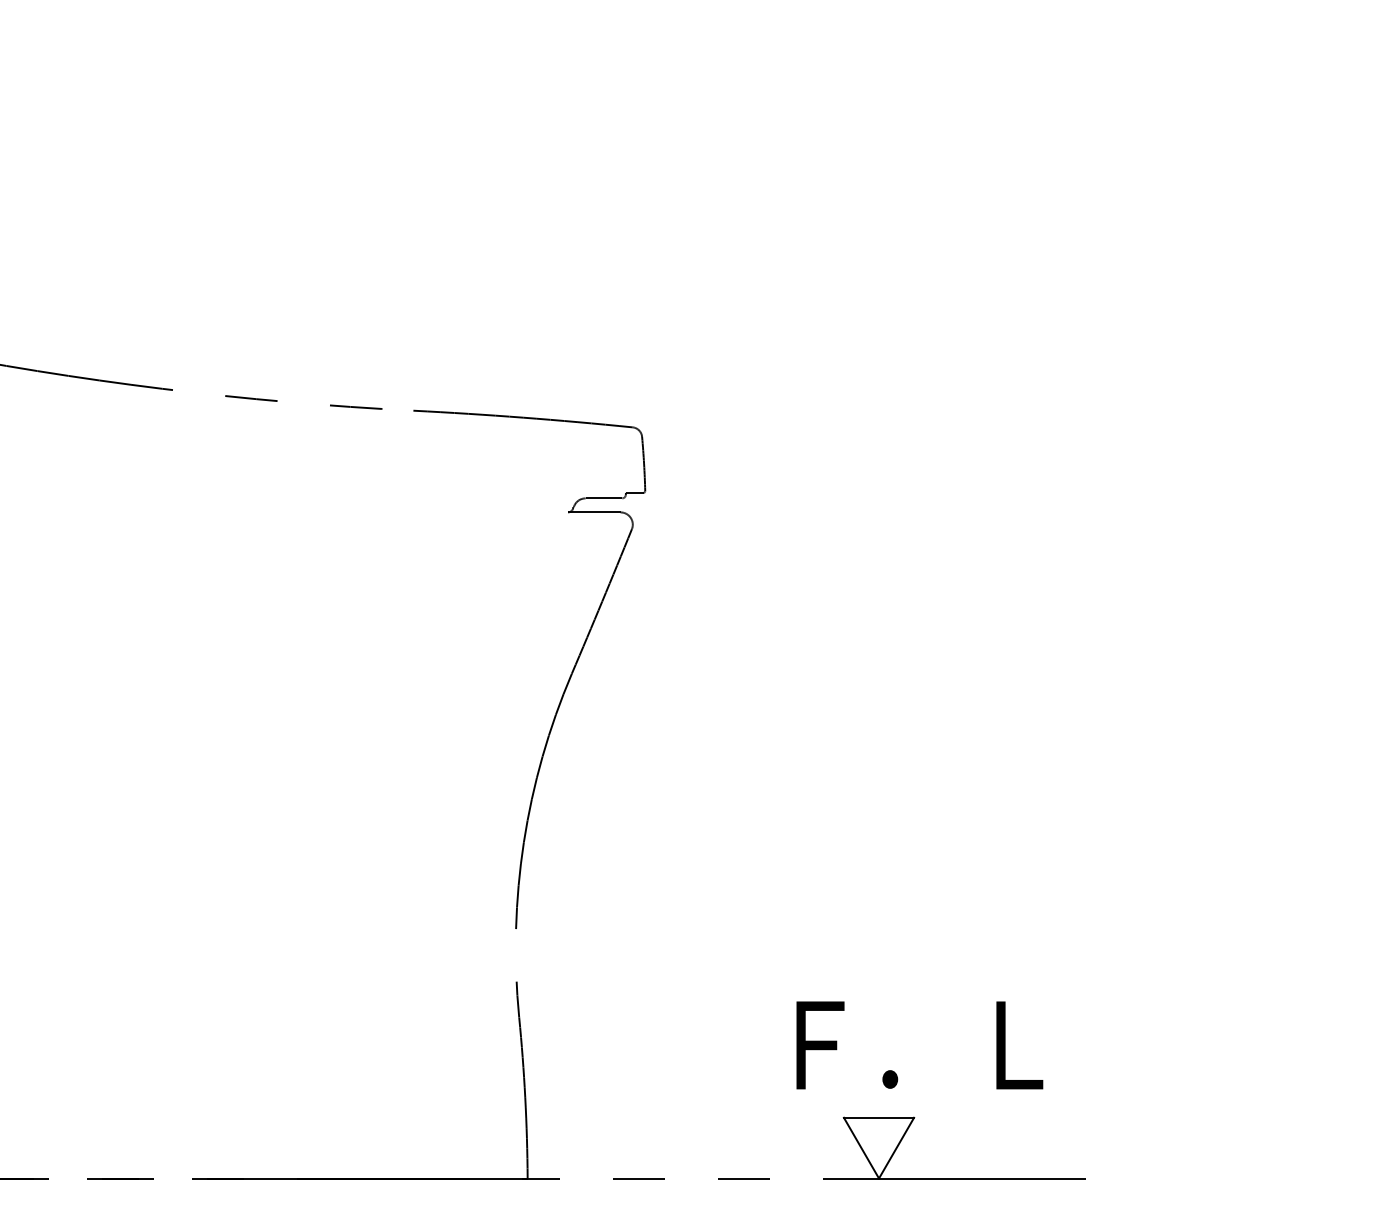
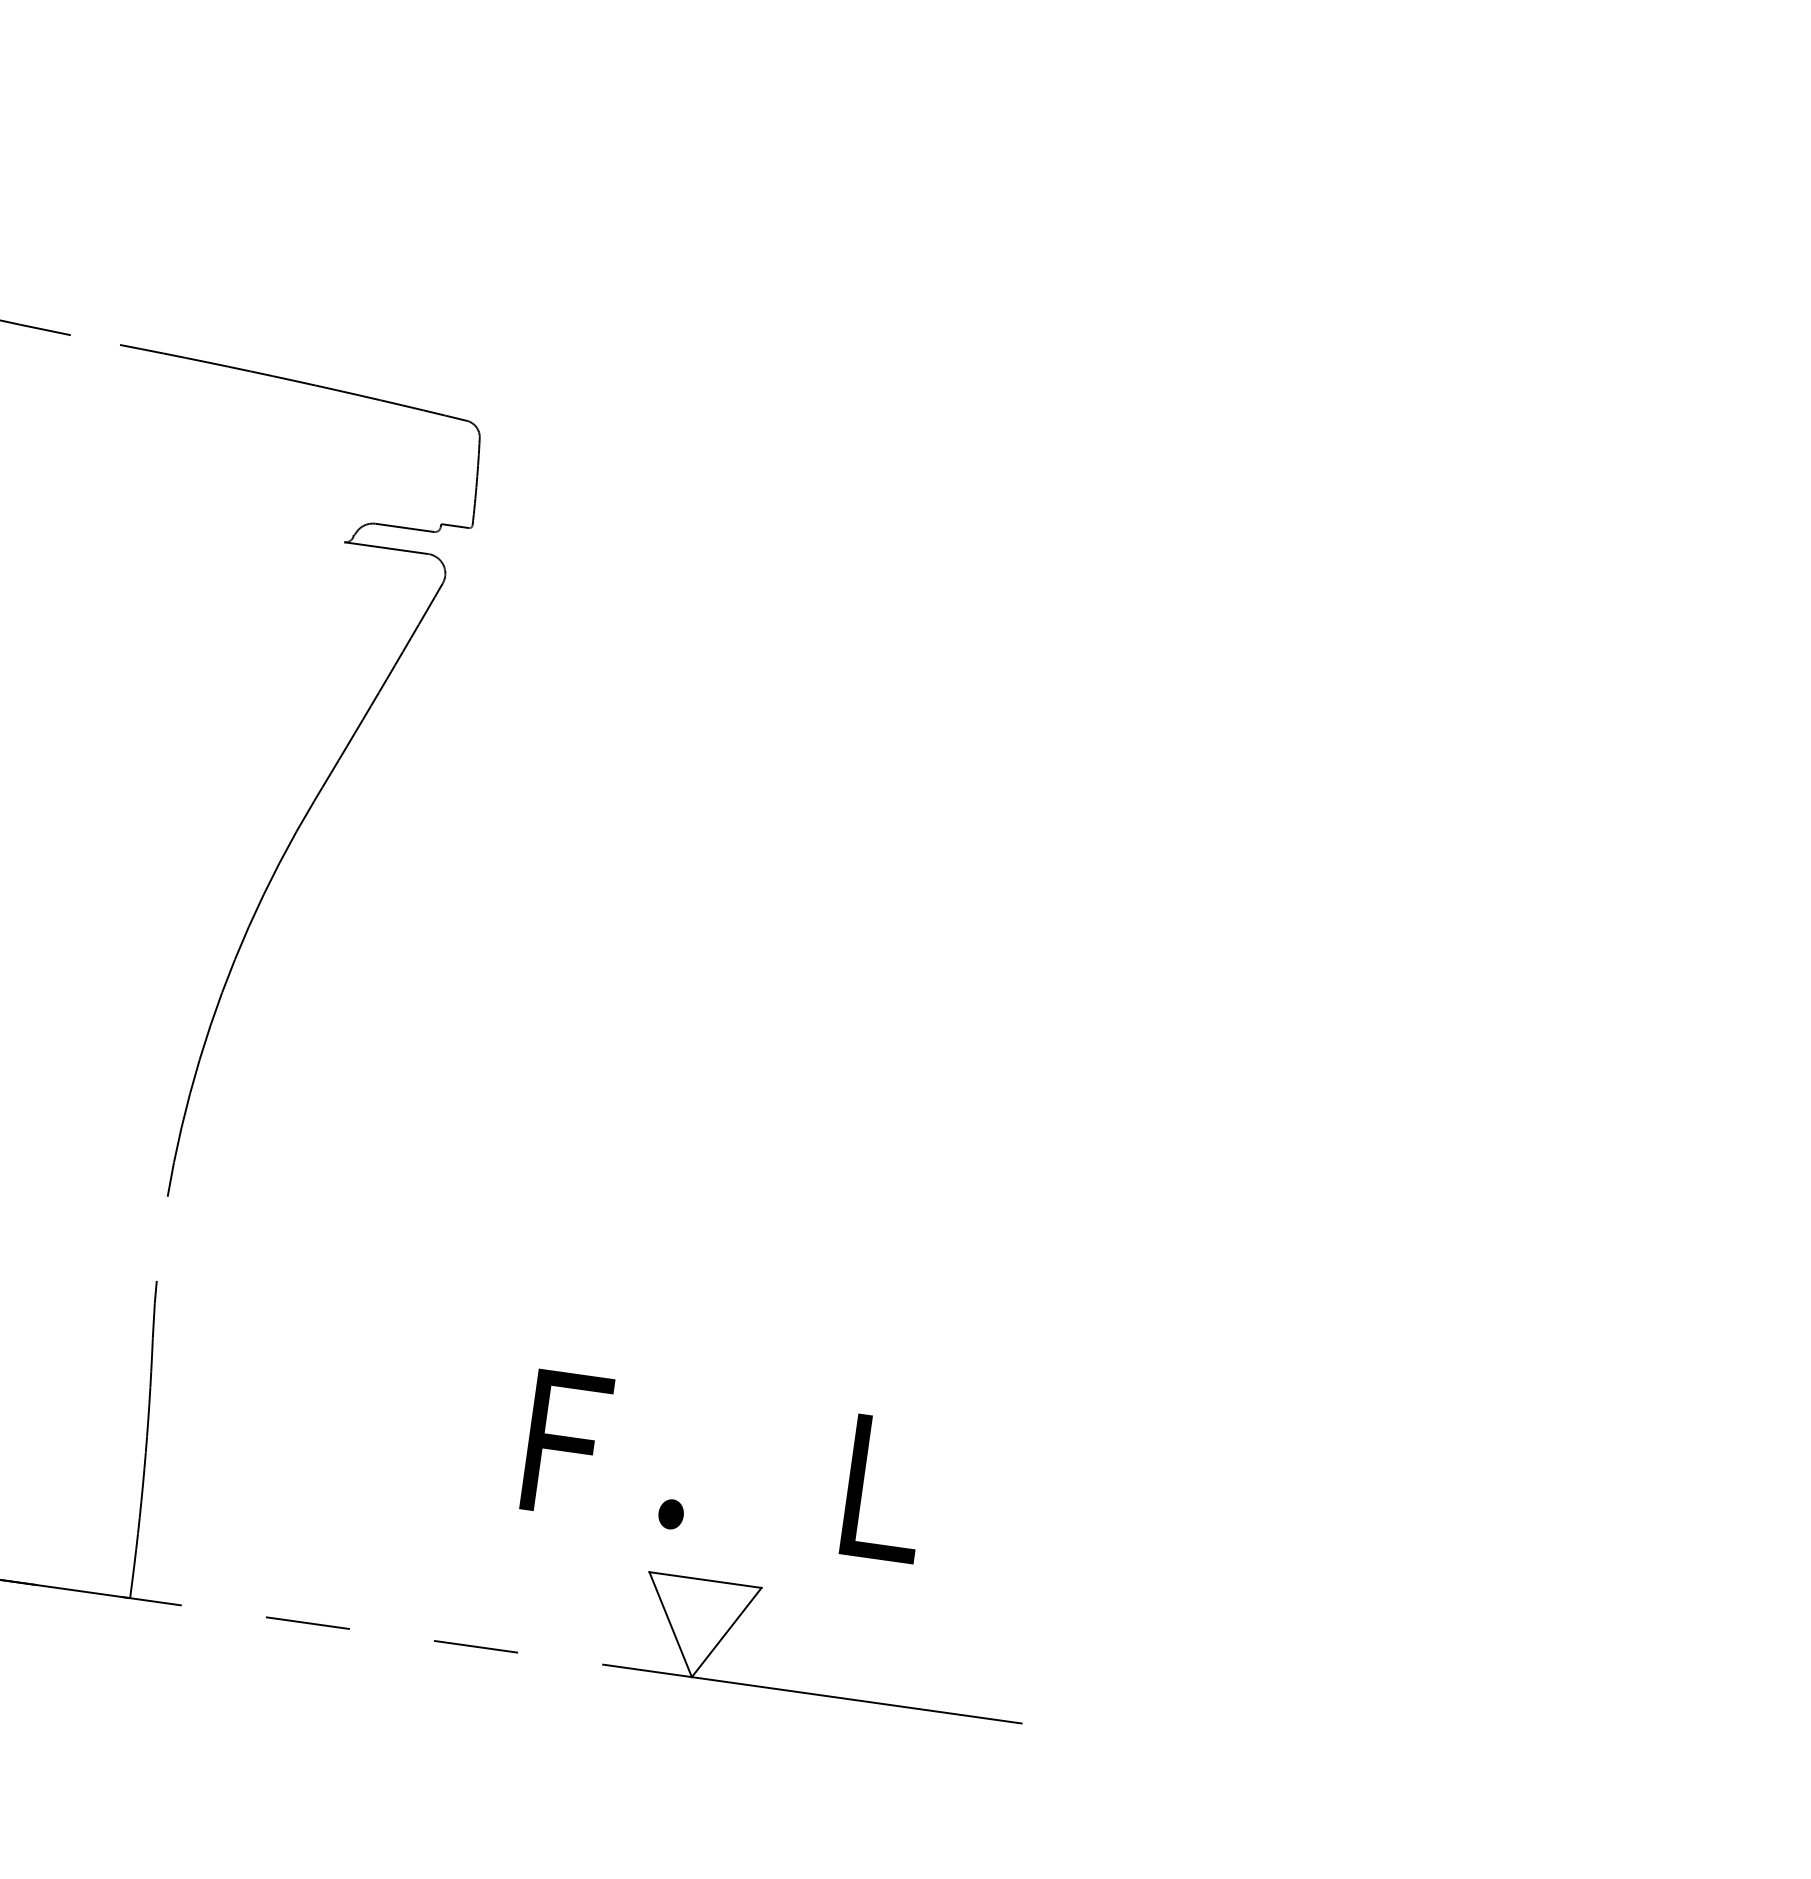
text: (919, 1045) -> (725, 1466), moved

